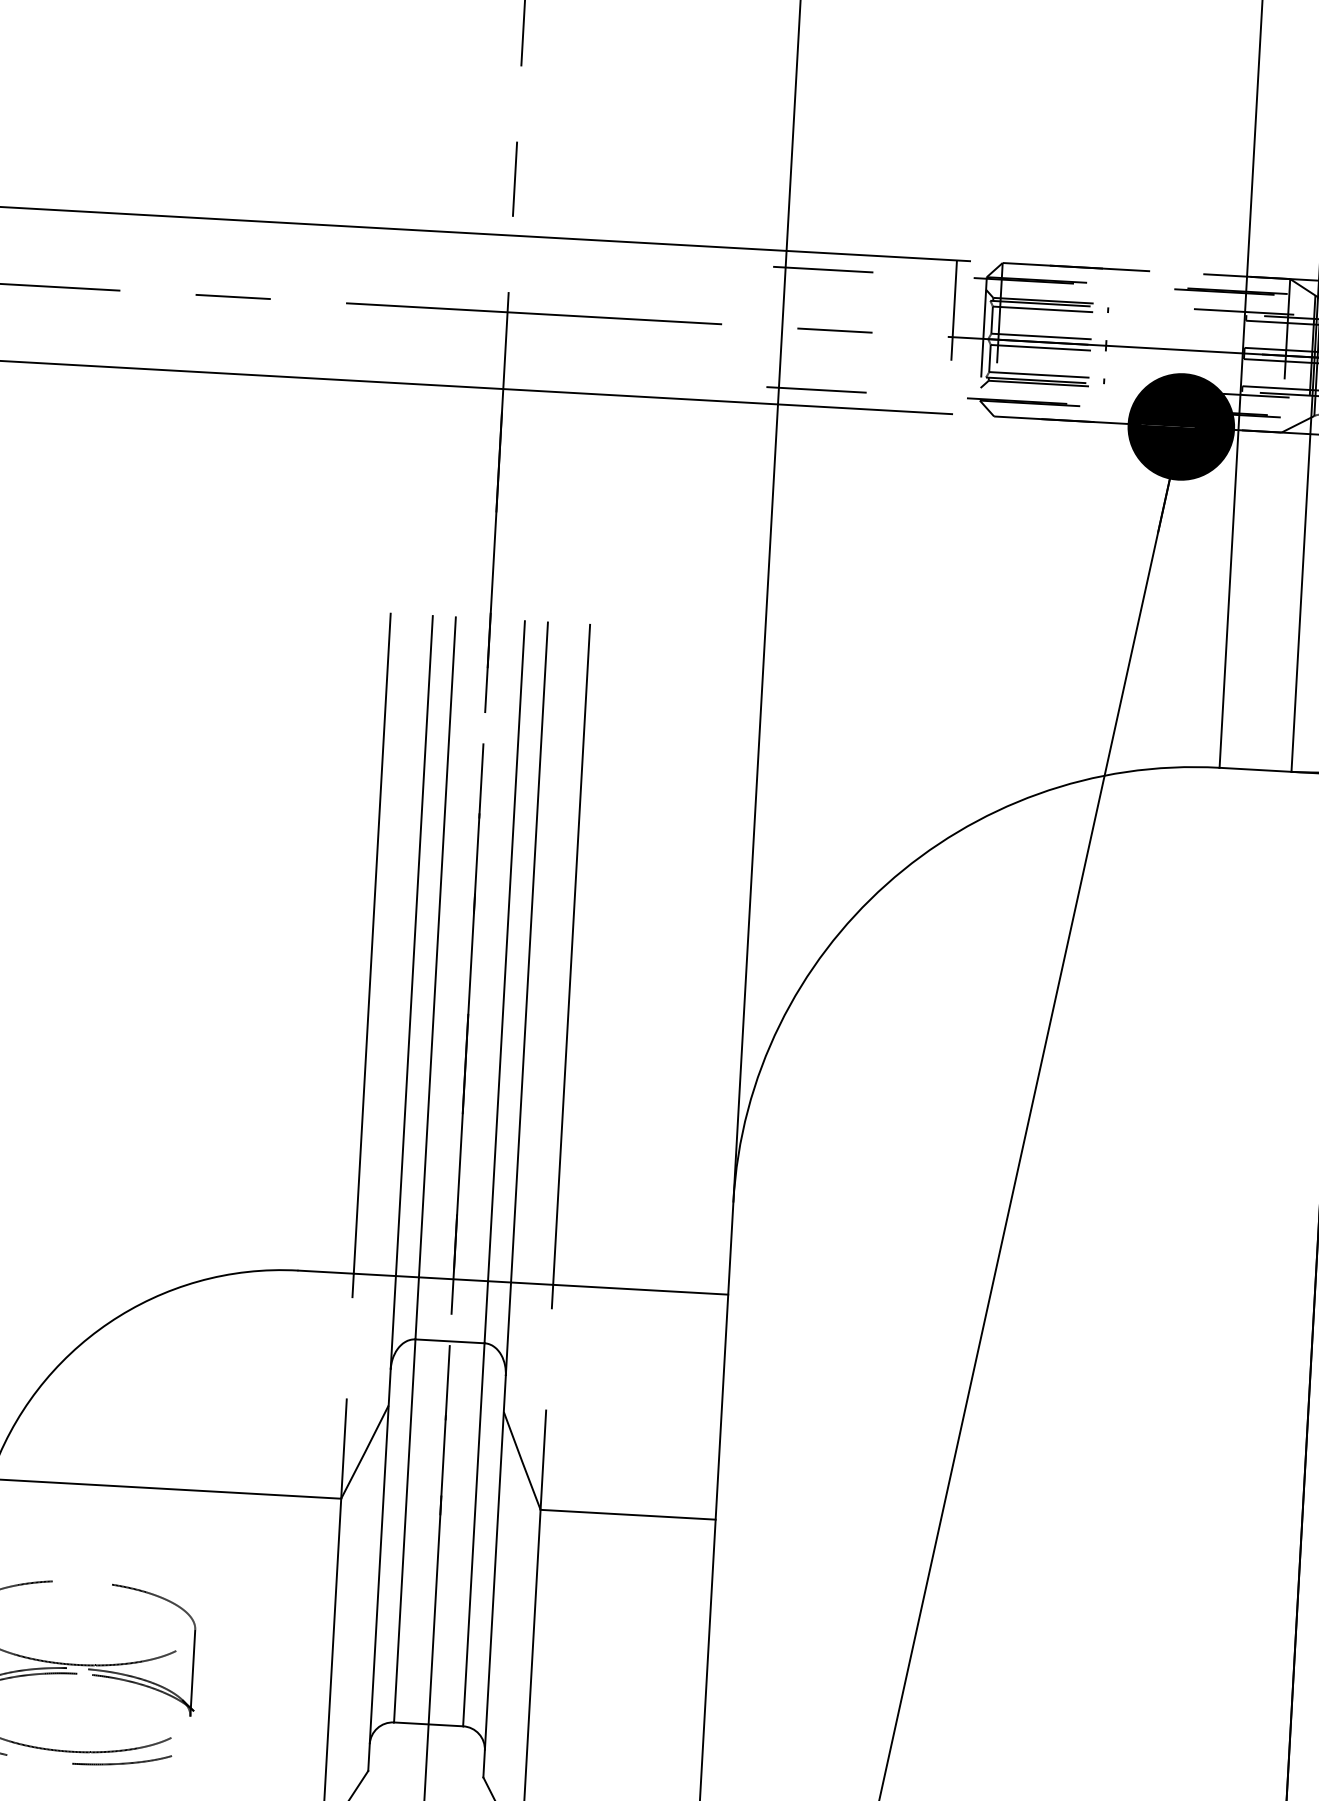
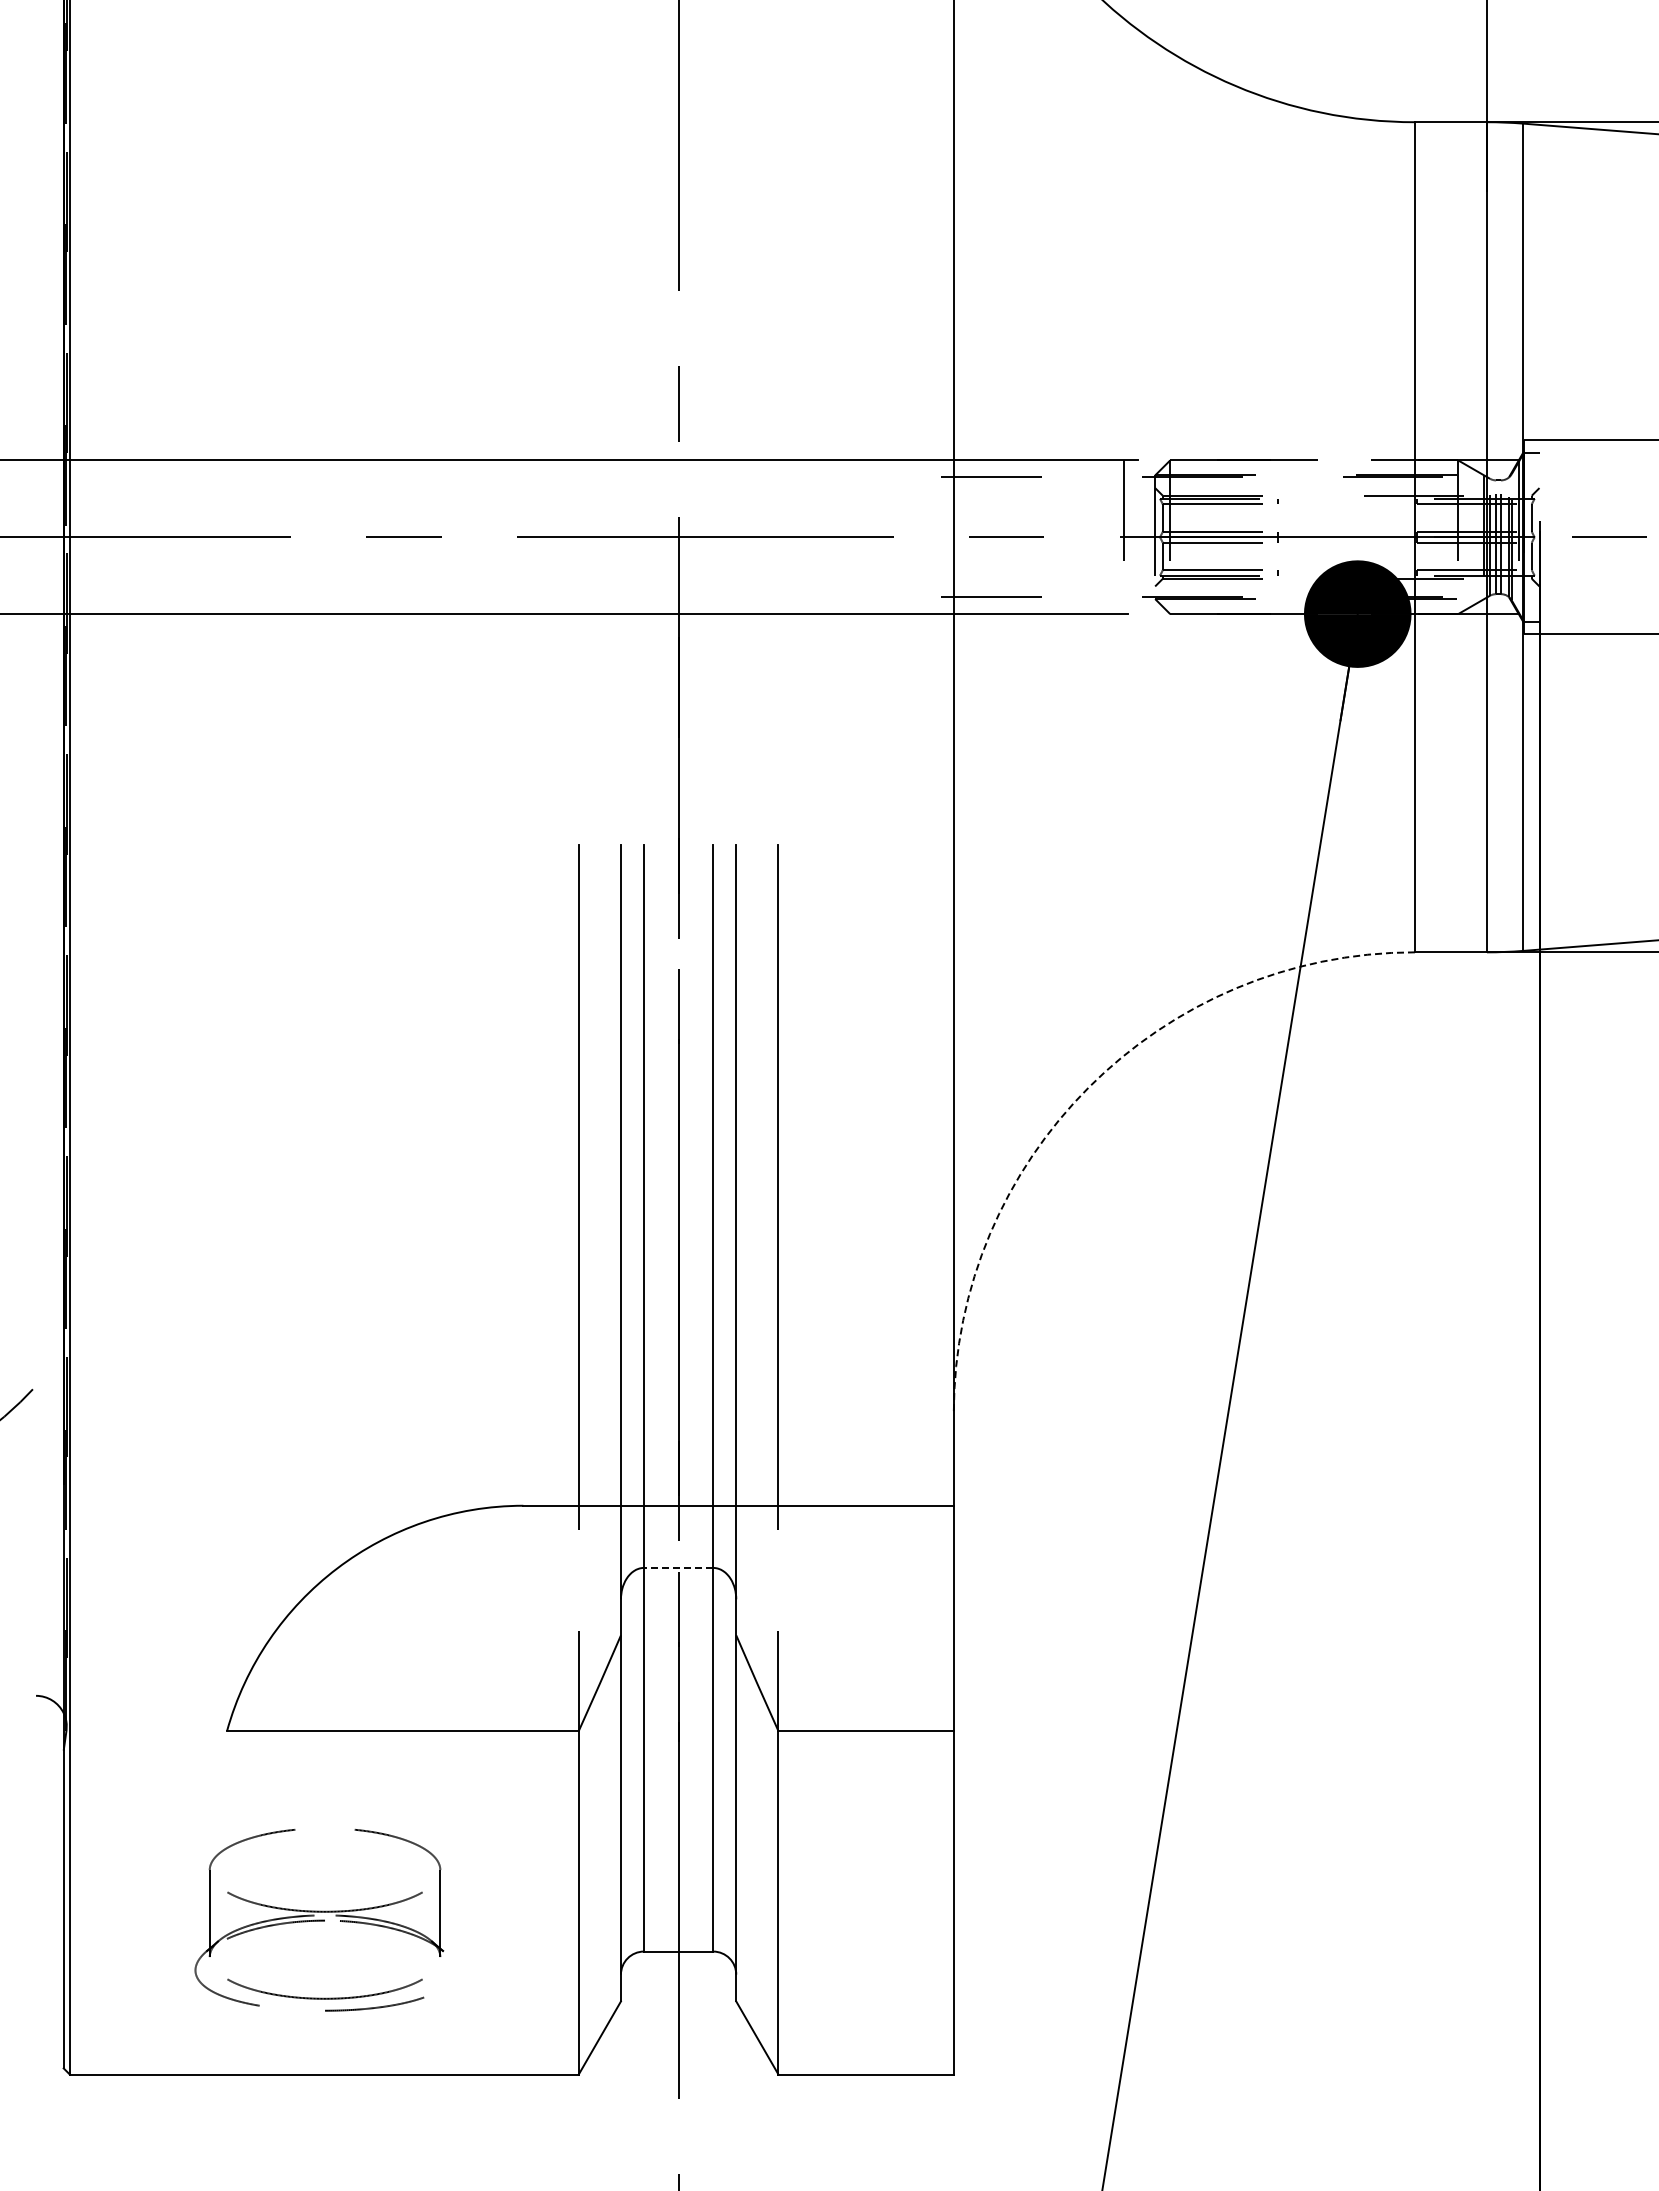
arc: (886, 884) -> (1088, 1087), solid -> dashed
line: (449, 1340) -> (678, 1567), solid -> dashed

